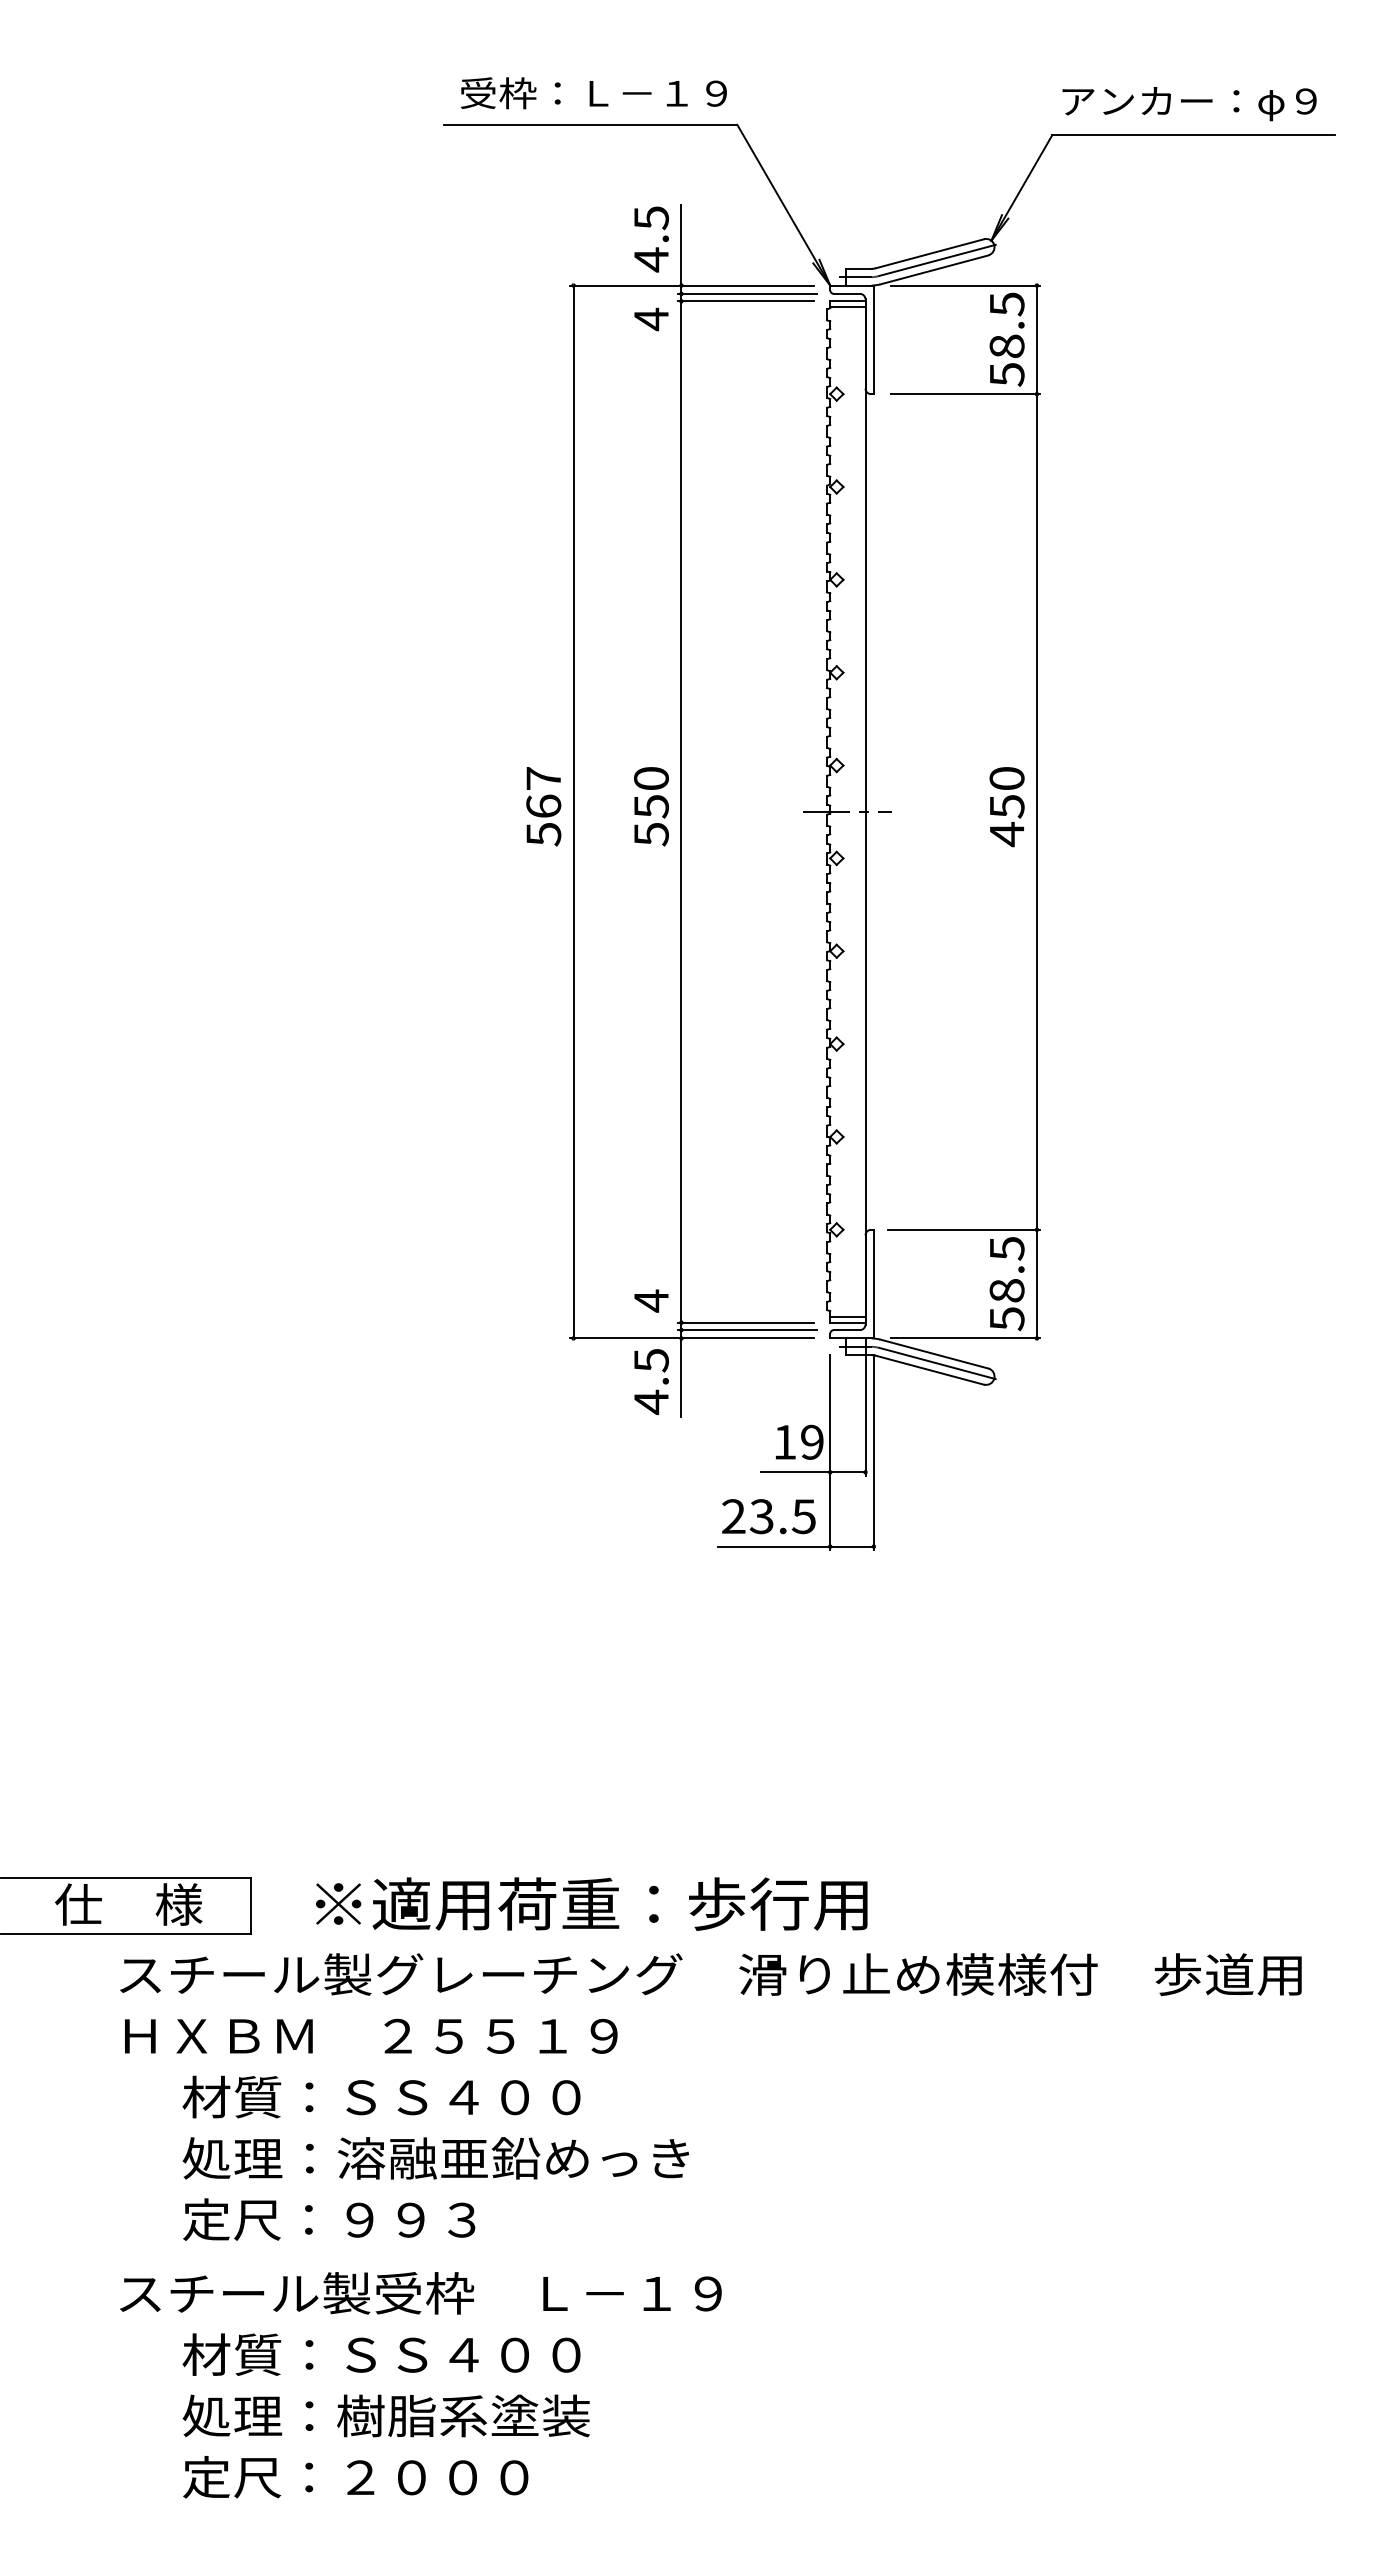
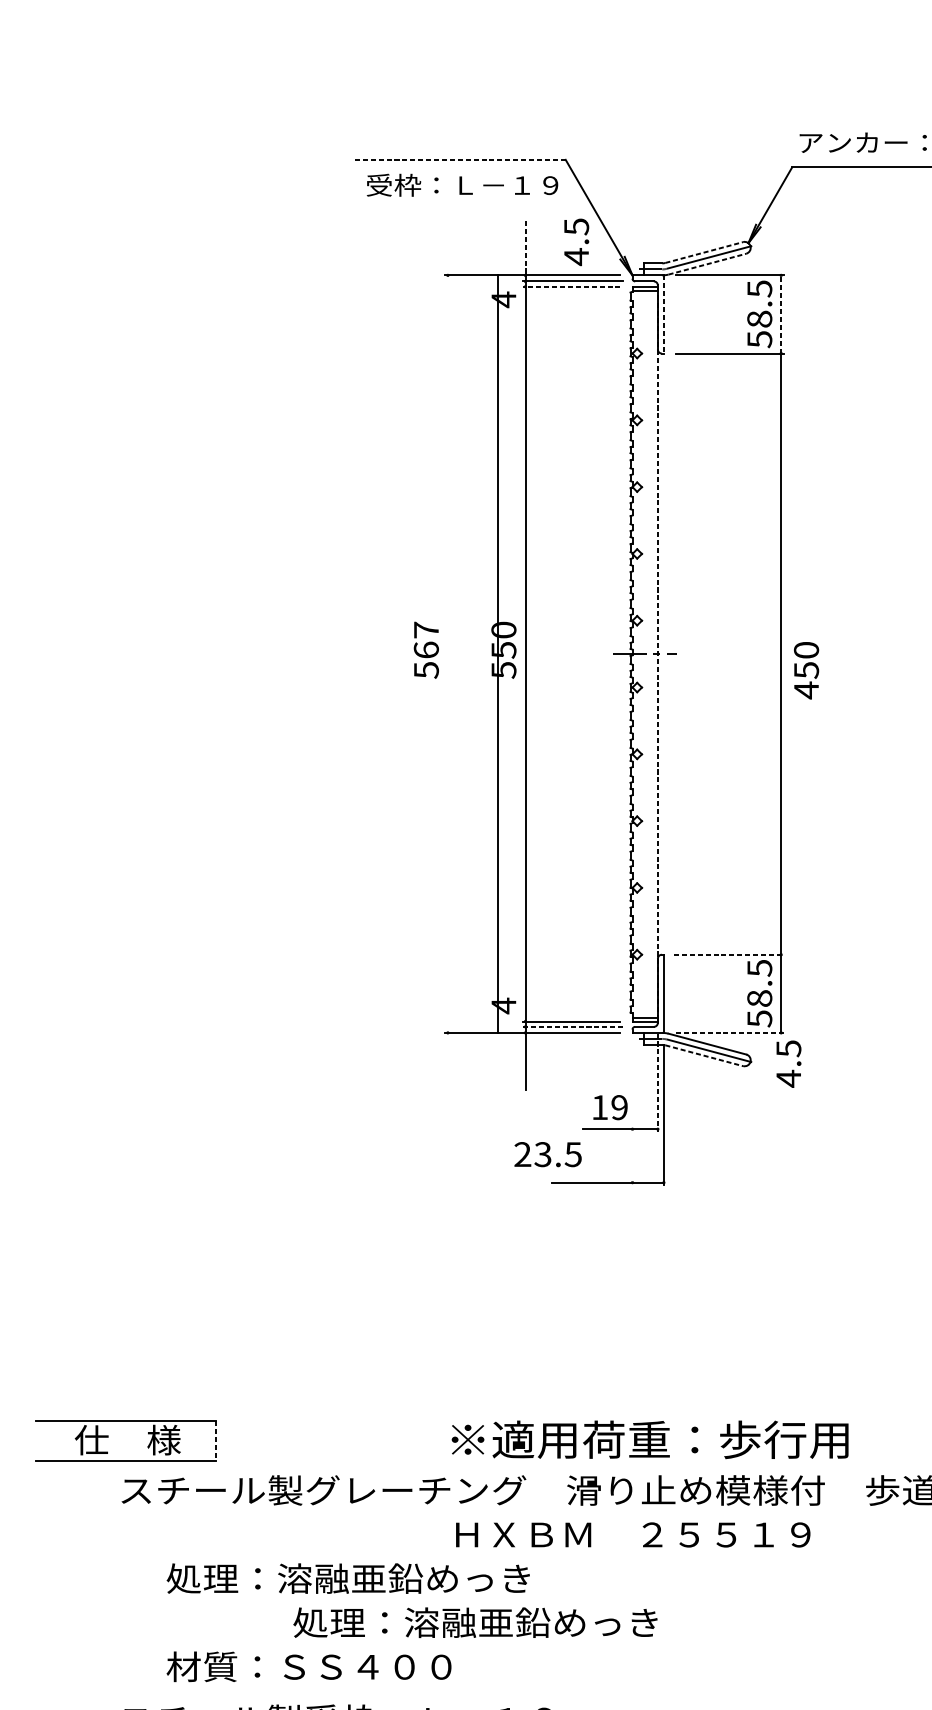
text: (593, 93) -> (462, 185), moved
line: (590, 124) -> (460, 159), solid -> dashed
text: (651, 239) -> (576, 242), moved
line: (681, 249) -> (525, 249), solid -> dashed
line: (929, 253) -> (703, 252), solid -> dashed
line: (934, 269) -> (707, 263), solid -> dashed
line: (745, 301) -> (571, 286), solid -> dashed
line: (1036, 339) -> (780, 314), solid -> dashed
line: (873, 340) -> (663, 314), solid -> dashed
text: (1006, 807) -> (806, 671), moved
line: (573, 811) -> (498, 653), moved
line: (865, 812) -> (657, 654), solid -> dashed
line: (964, 1229) -> (729, 954), solid -> dashed
line: (747, 1330) -> (572, 1027), solid -> dashed
line: (965, 1338) -> (729, 1032), solid -> dashed
line: (929, 1370) -> (703, 1055), solid -> dashed
text: (651, 1381) -> (788, 1063), moved
line: (865, 1408) -> (657, 1083), solid -> dashed
line: (830, 1452) -> (632, 1114), removed
text: (768, 1516) -> (547, 1154), moved
text: (591, 1903) -> (649, 1439), moved
line: (251, 1906) -> (216, 1441), solid -> dashed
text: (371, 2035) -> (633, 1534), moved
text: (434, 2096) -> (347, 1578), 材質：ＳＳ４００ -> 処理：溶融亜鉛めっき
text: (435, 2158) -> (475, 1622), moved
text: (380, 2219) -> (308, 1666), 定尺：９９３ -> 材質：ＳＳ４００

